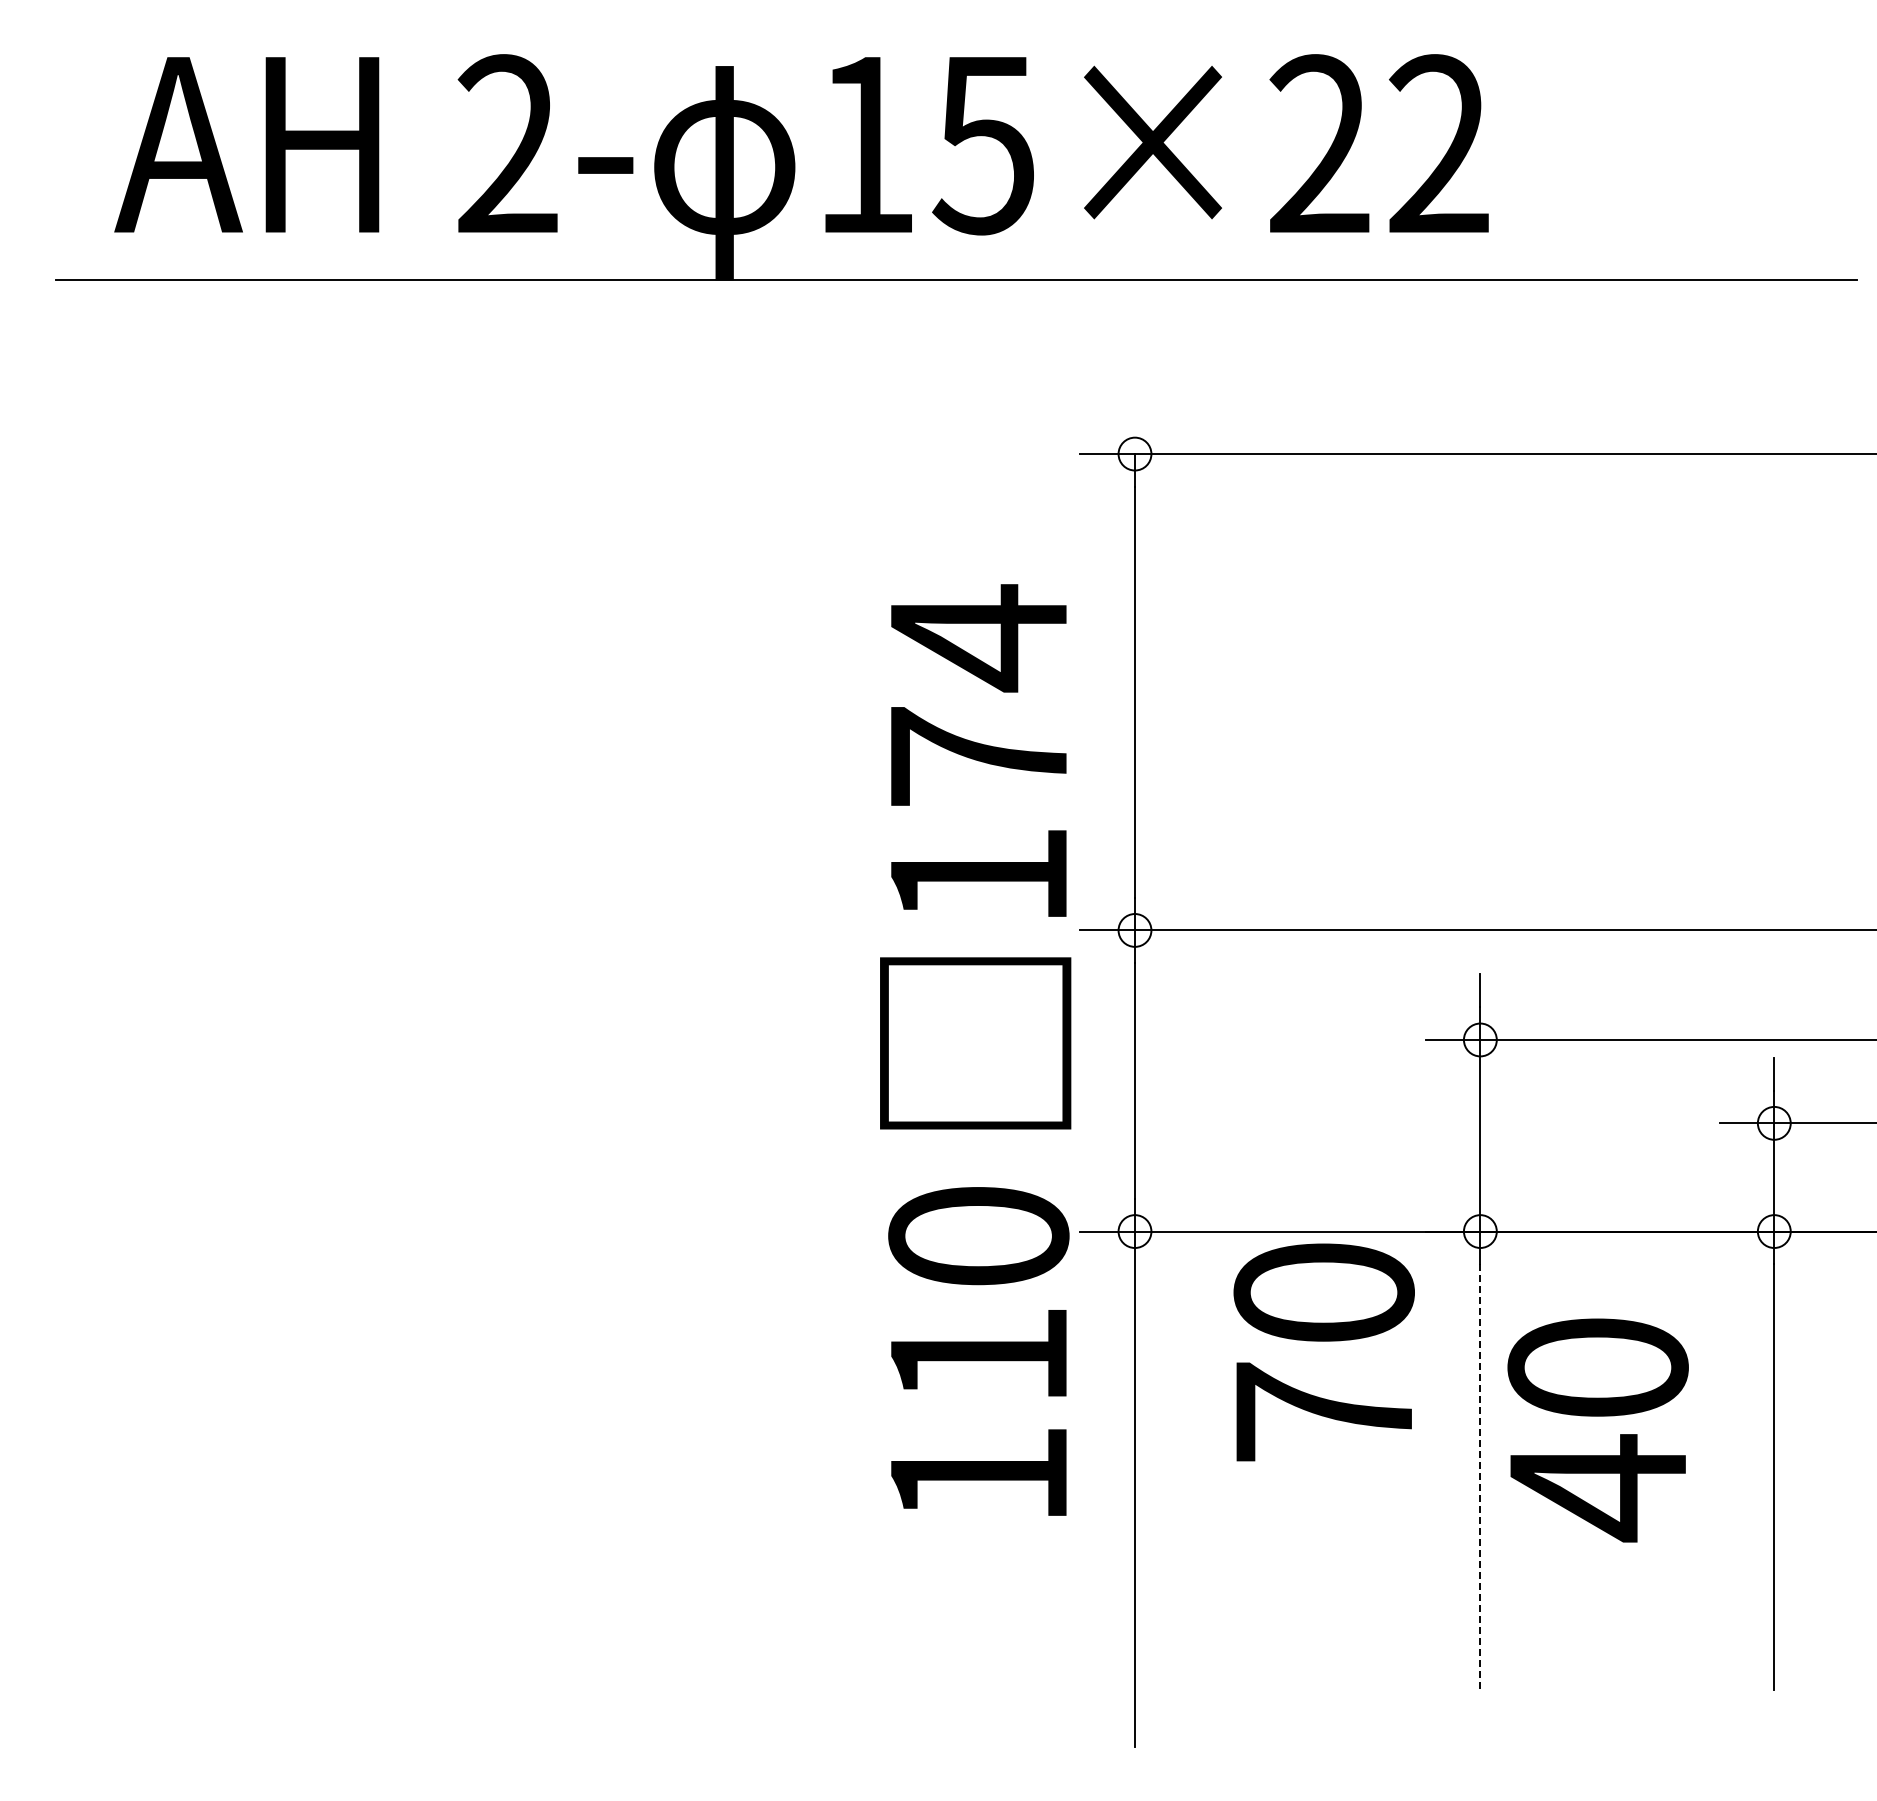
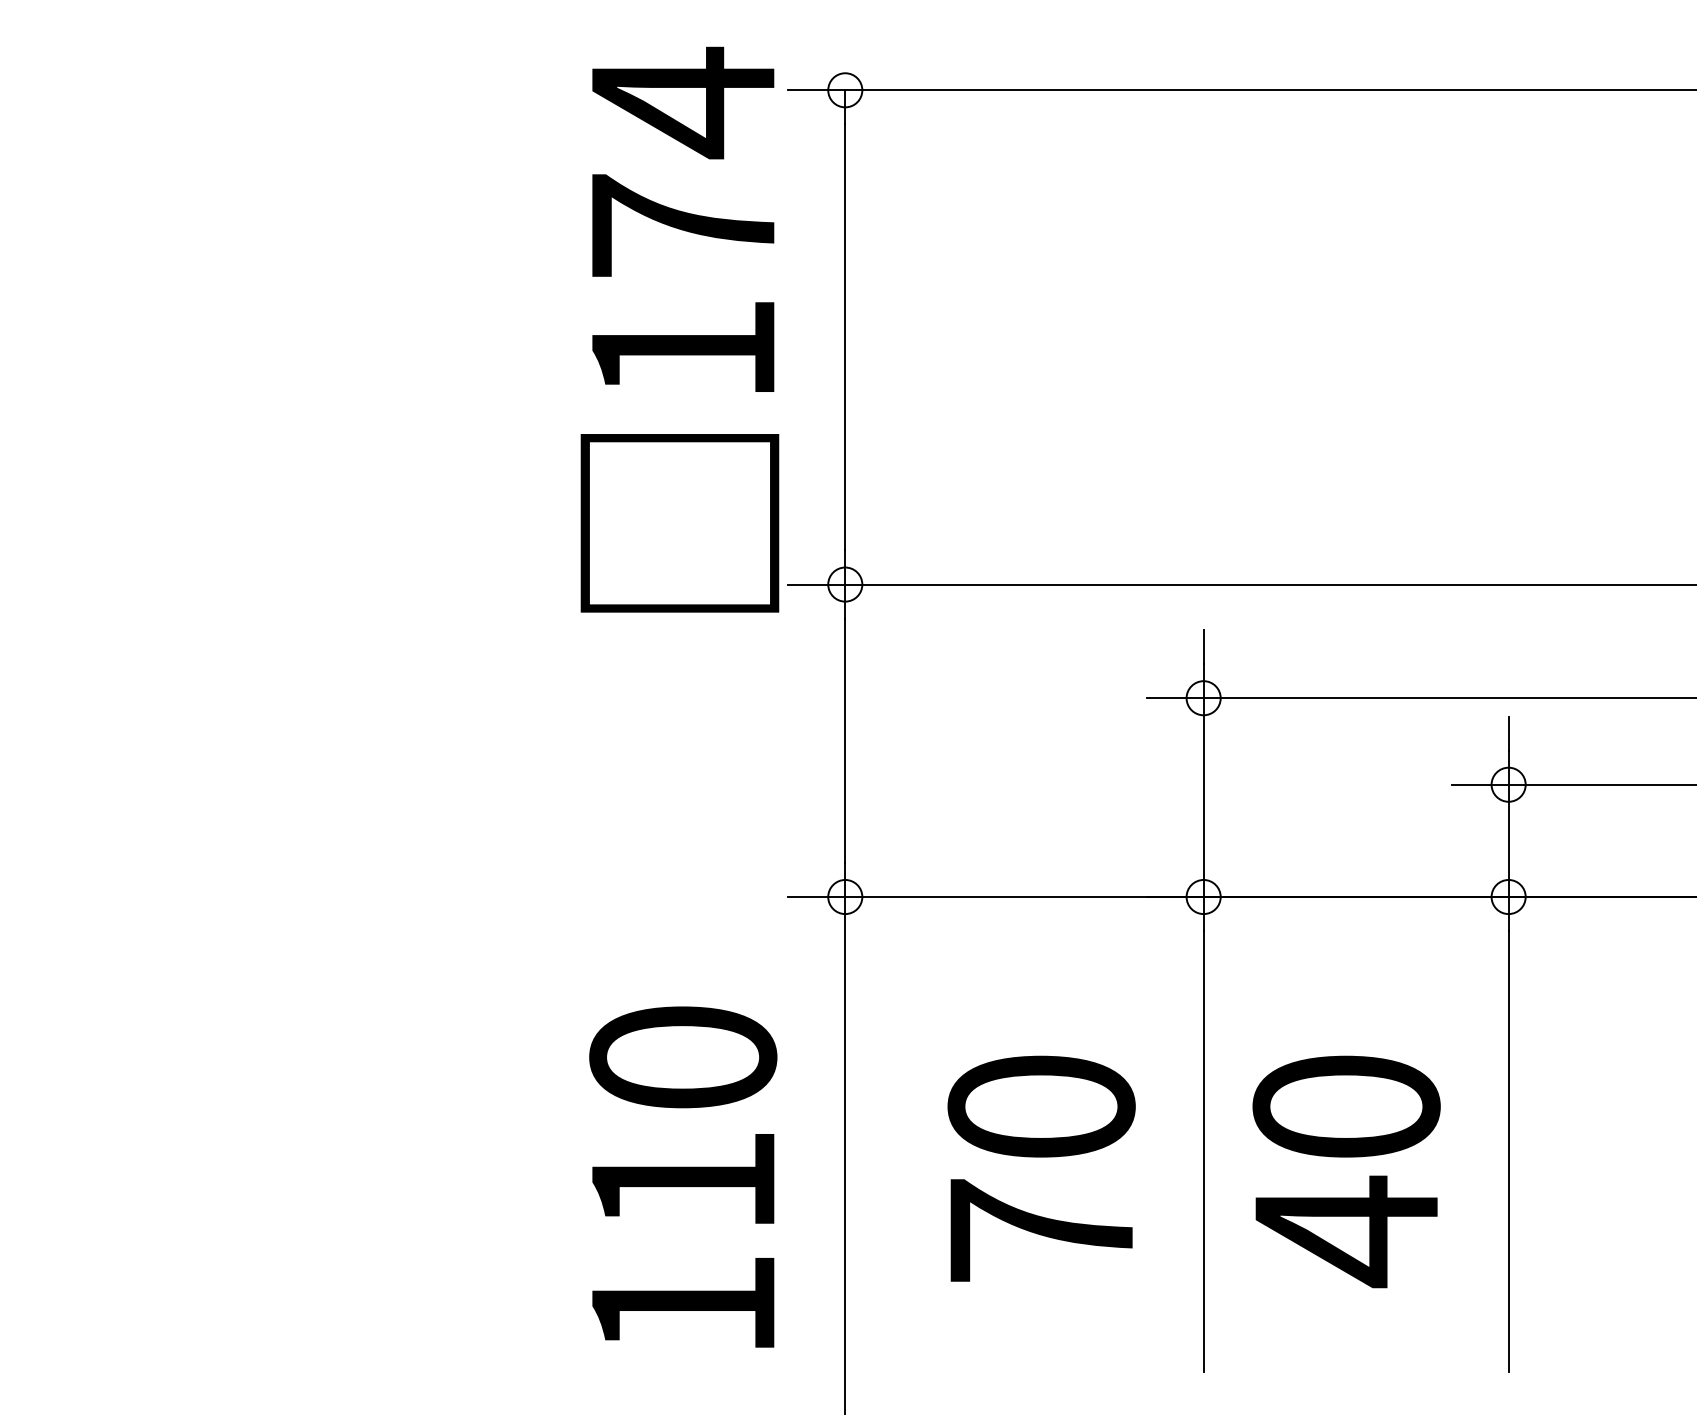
text: (975, 856) -> (679, 329), moved
text: (978, 1351) -> (682, 1177), moved
text: (1323, 1352) -> (1040, 1168), moved
text: (1597, 1430) -> (1345, 1171), moved
line: (1480, 1477) -> (1203, 1152), dashed -> solid

